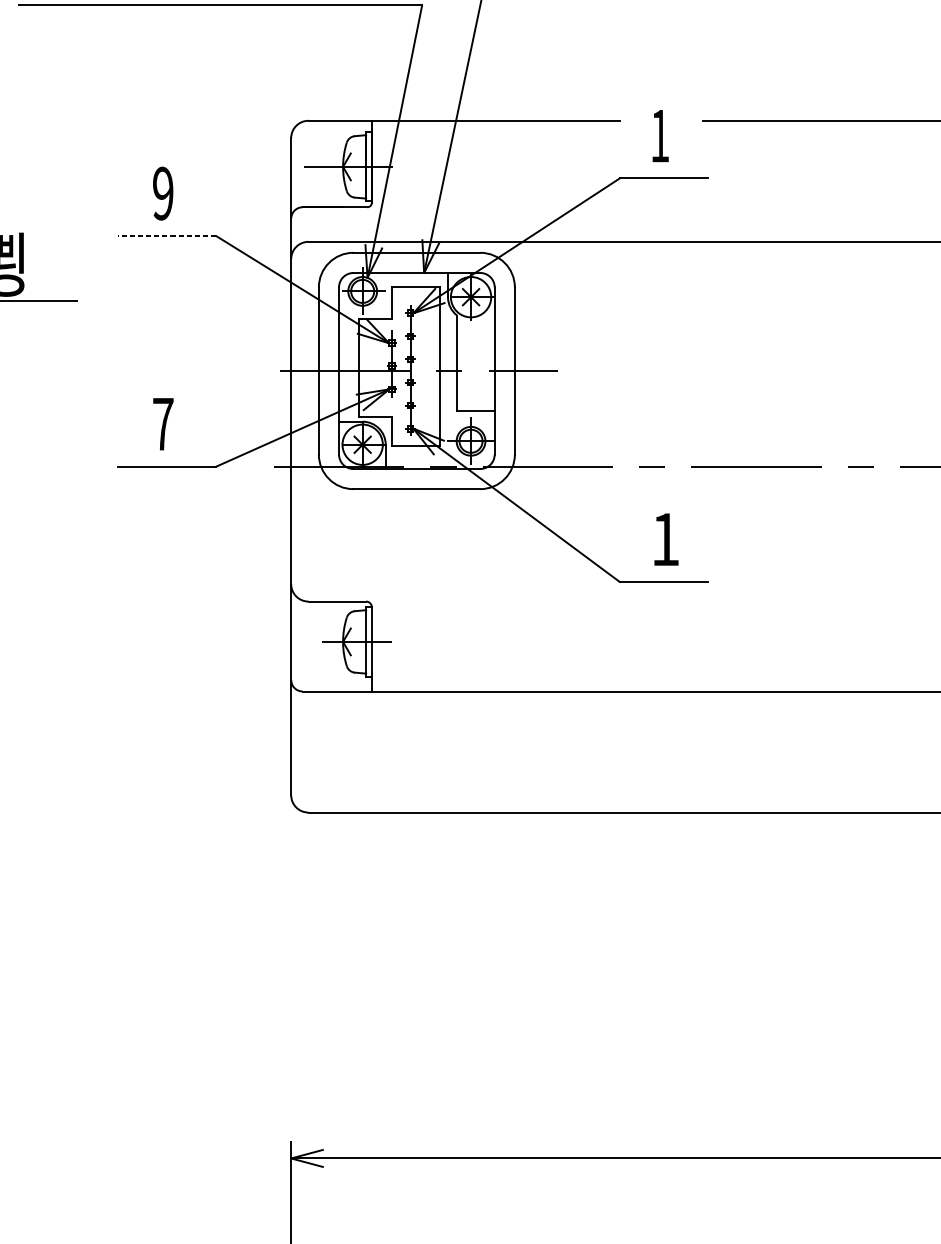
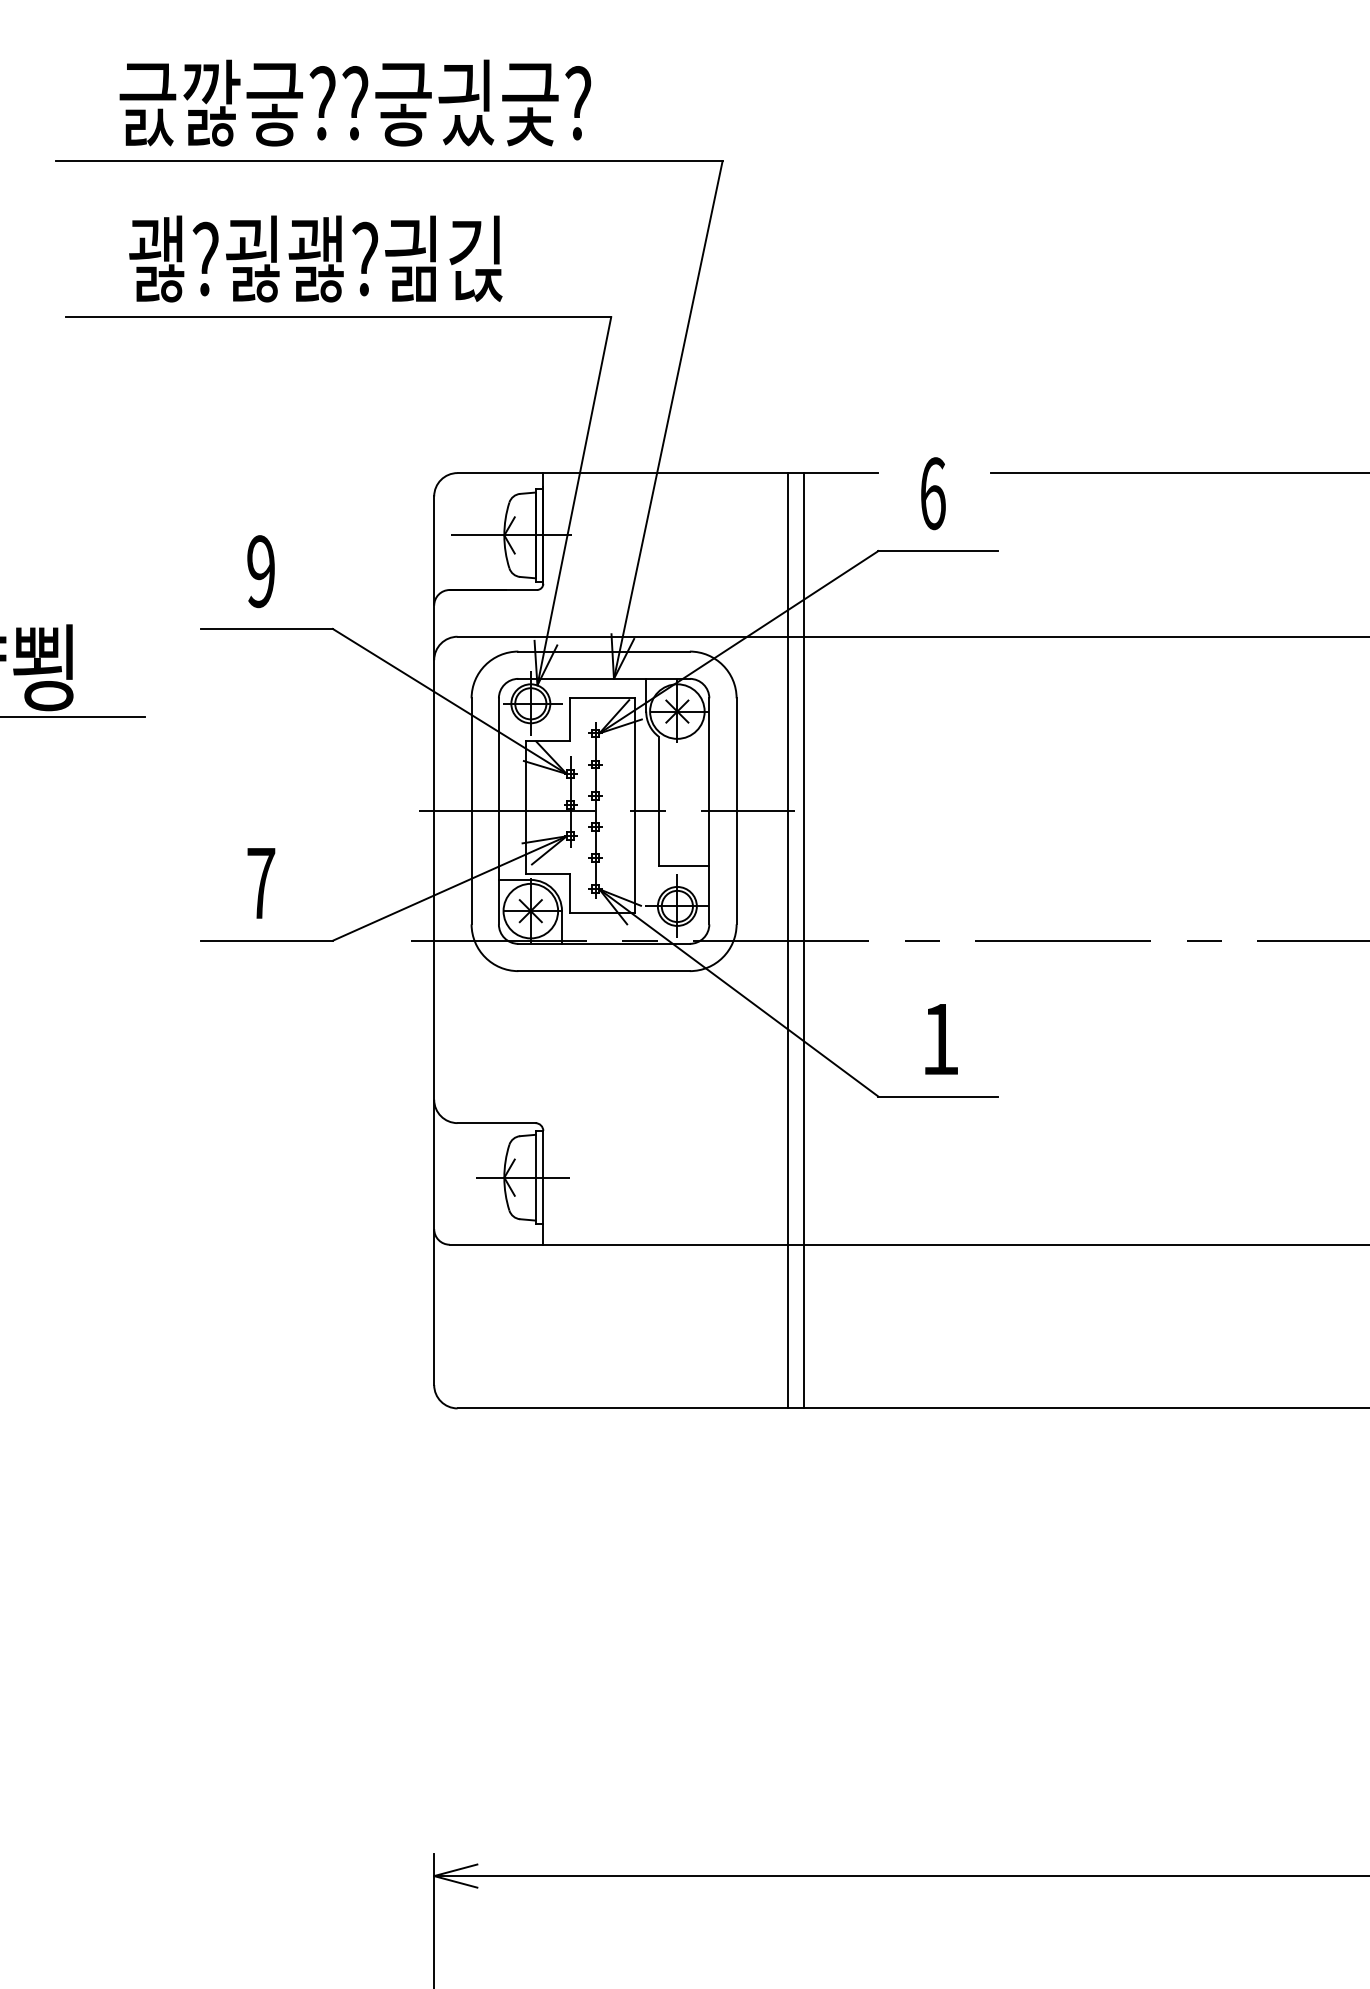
text: (660, 135) -> (933, 493), 1 -> 6
line: (167, 235) -> (266, 628), dashed -> solid
line: (553, 466) -> (788, 940), added
line: (564, 466) -> (803, 940), added

